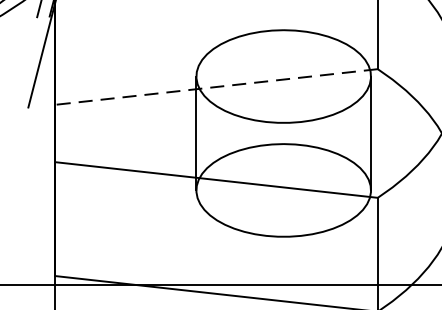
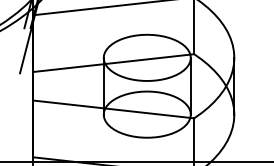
line: (215, 87) -> (113, 63), dashed -> solid

